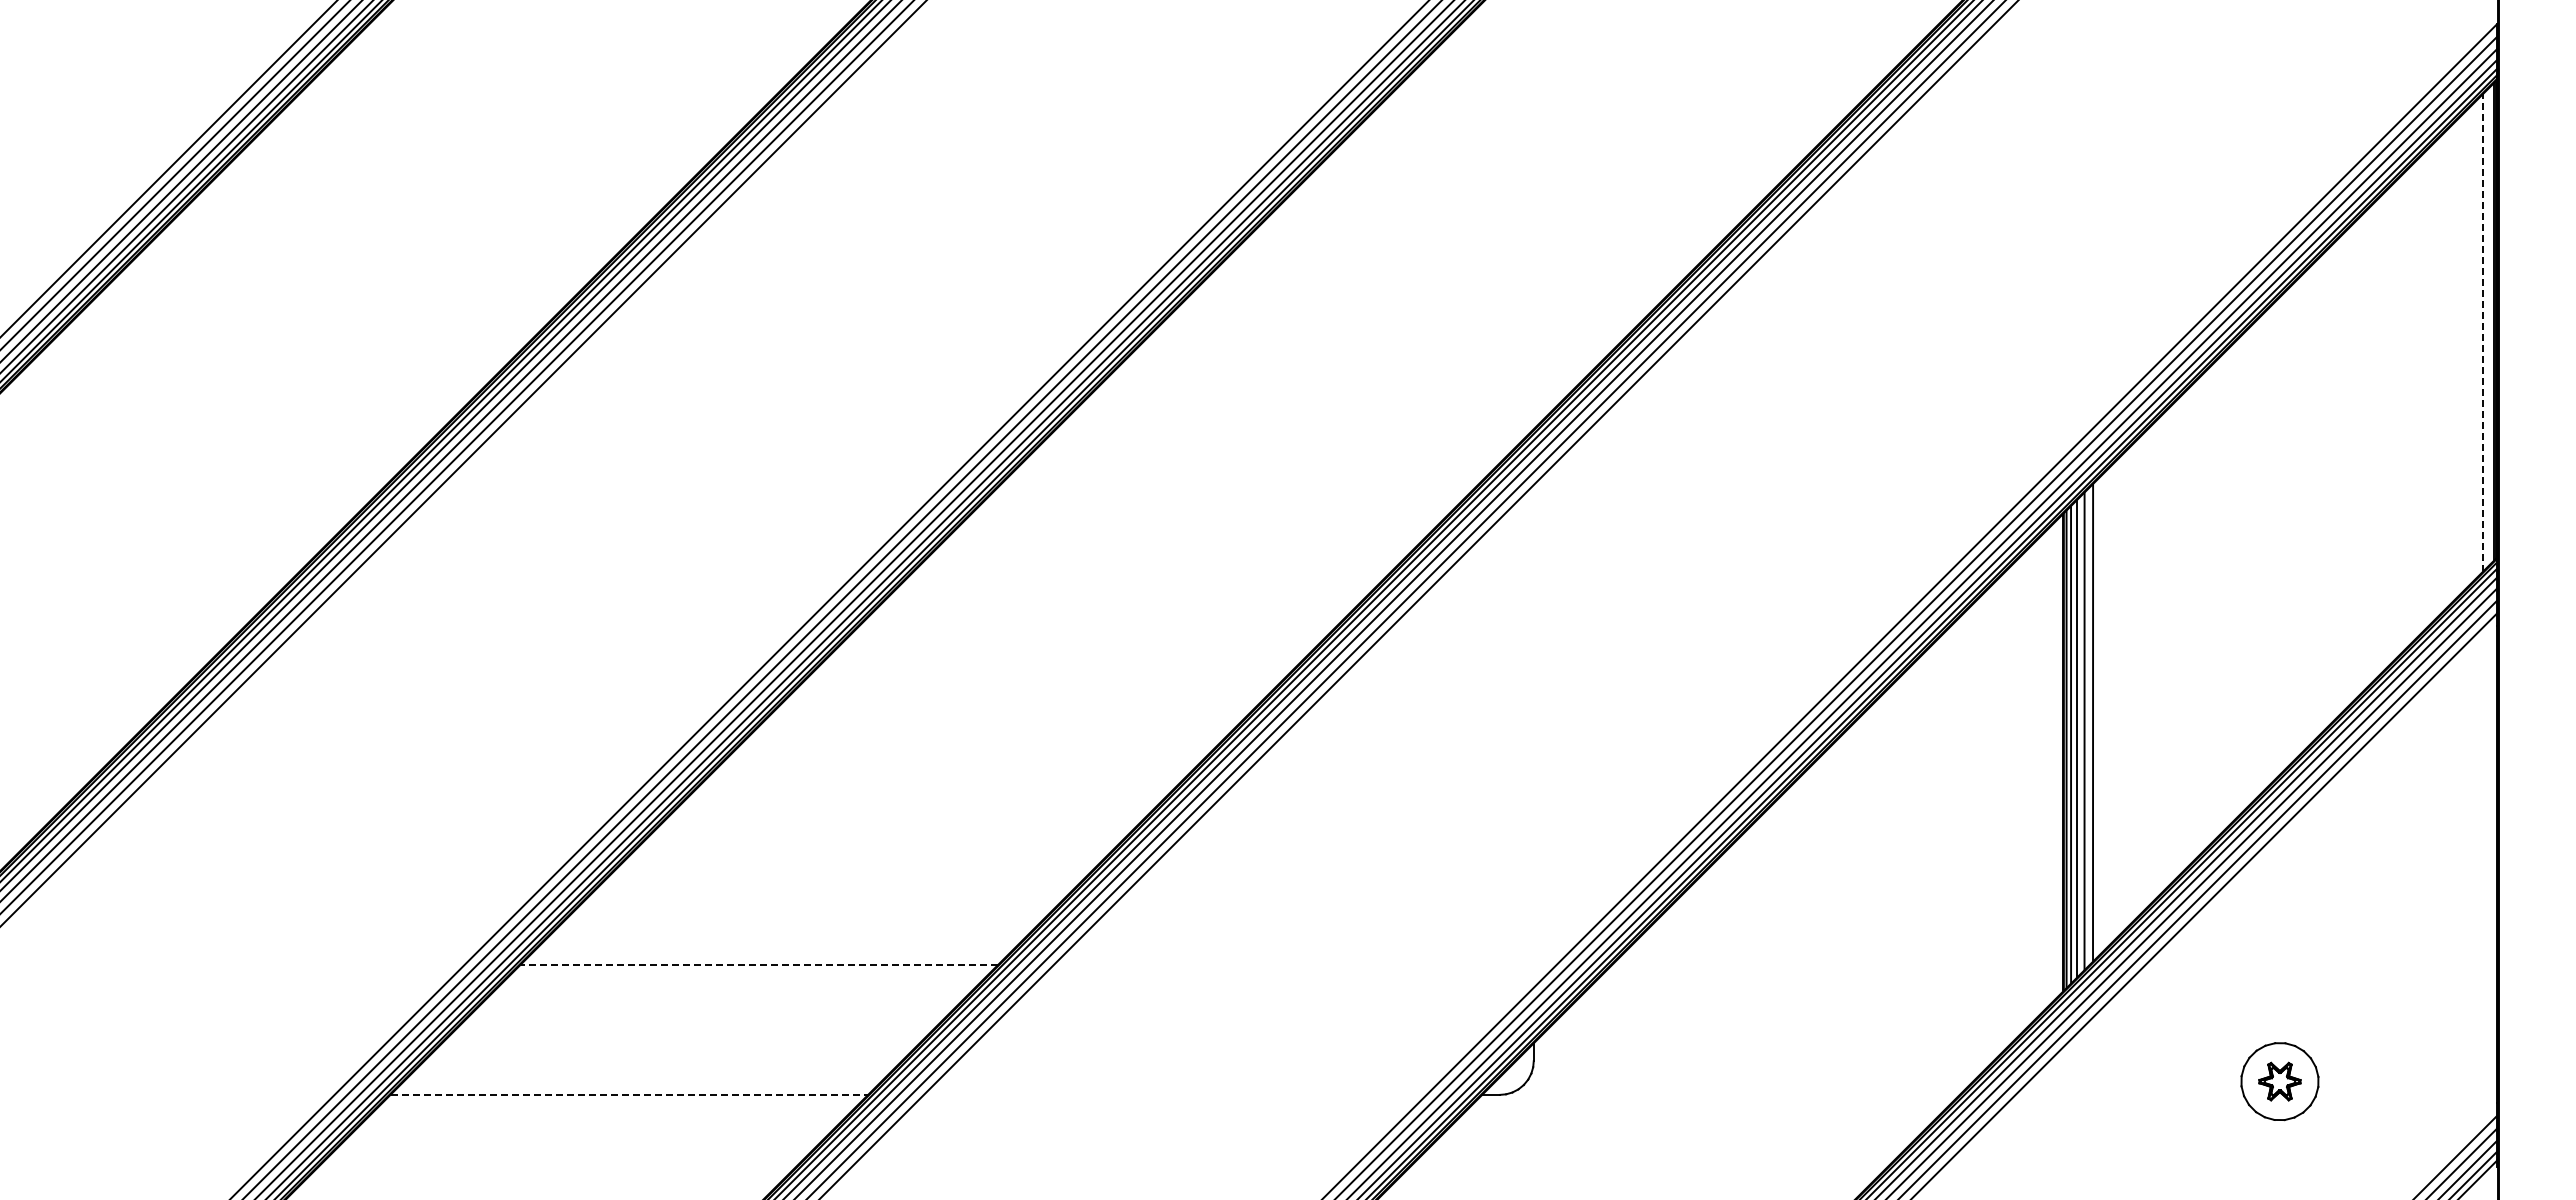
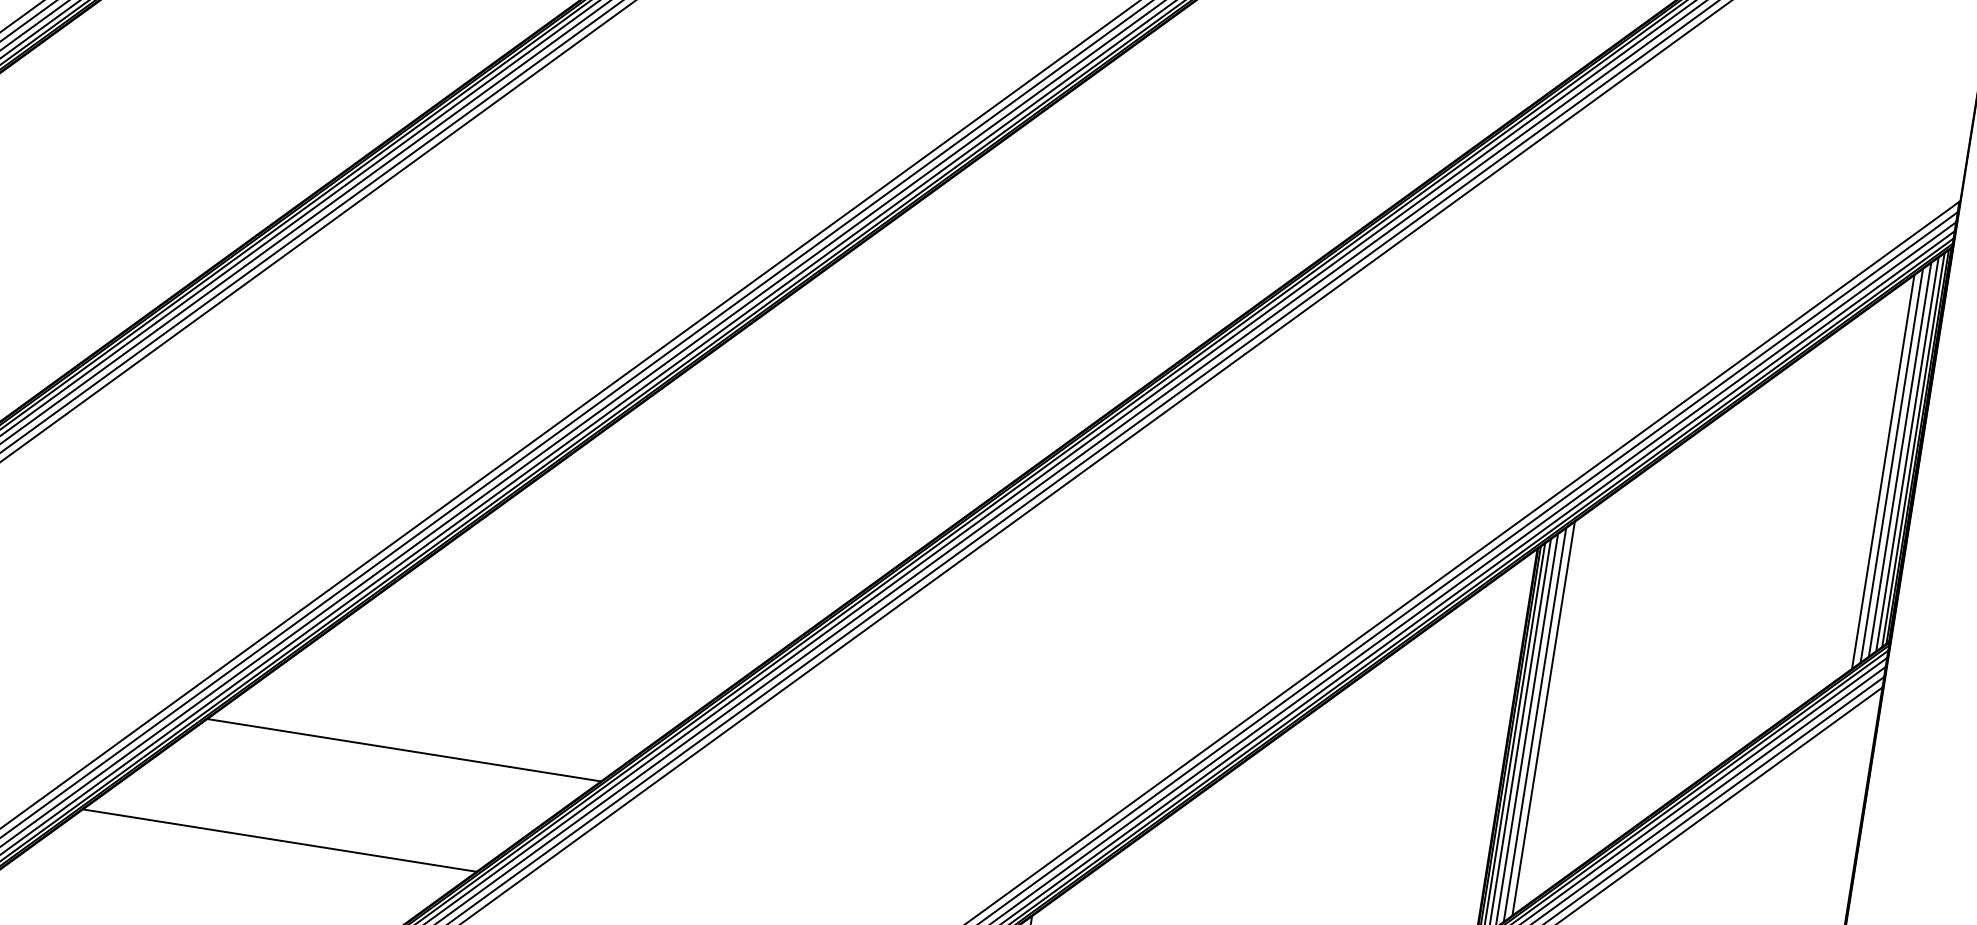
line: (2489, 326) -> (1913, 450), added
line: (2483, 332) -> (1907, 454), dashed -> solid
line: (2475, 340) -> (1900, 459), added
line: (2466, 349) -> (1891, 466), added
line: (2457, 357) -> (1883, 471), added
line: (2102, 713) -> (1543, 718), added
line: (759, 964) -> (404, 750), dashed -> solid
line: (629, 1094) -> (280, 840), dashed -> solid

